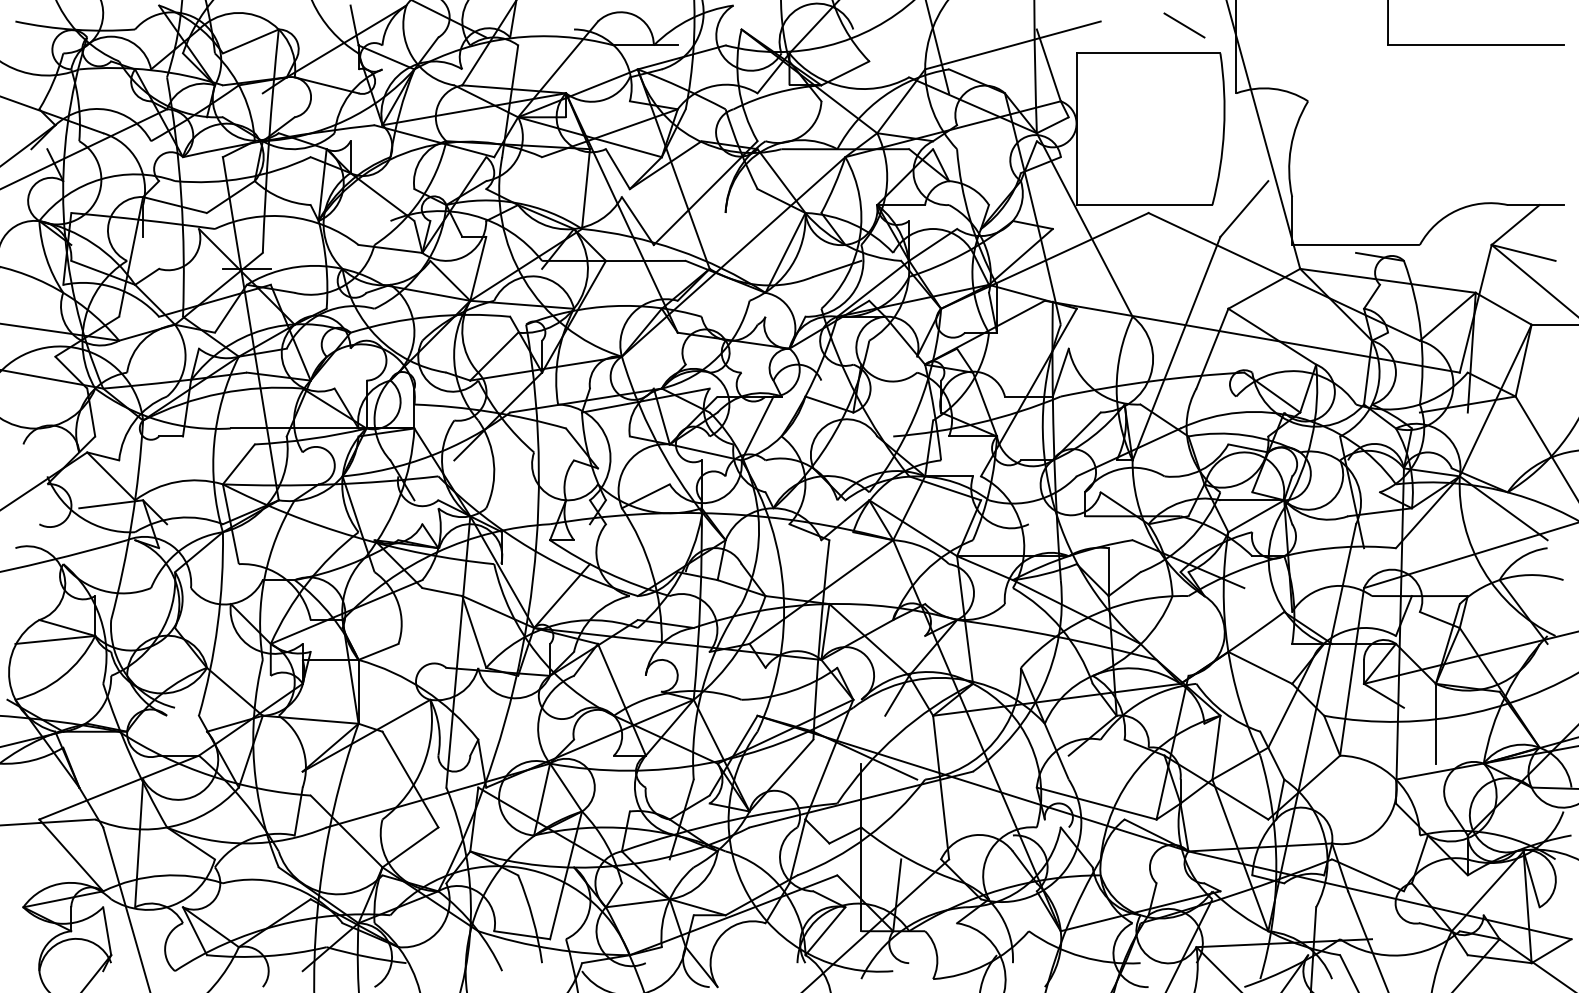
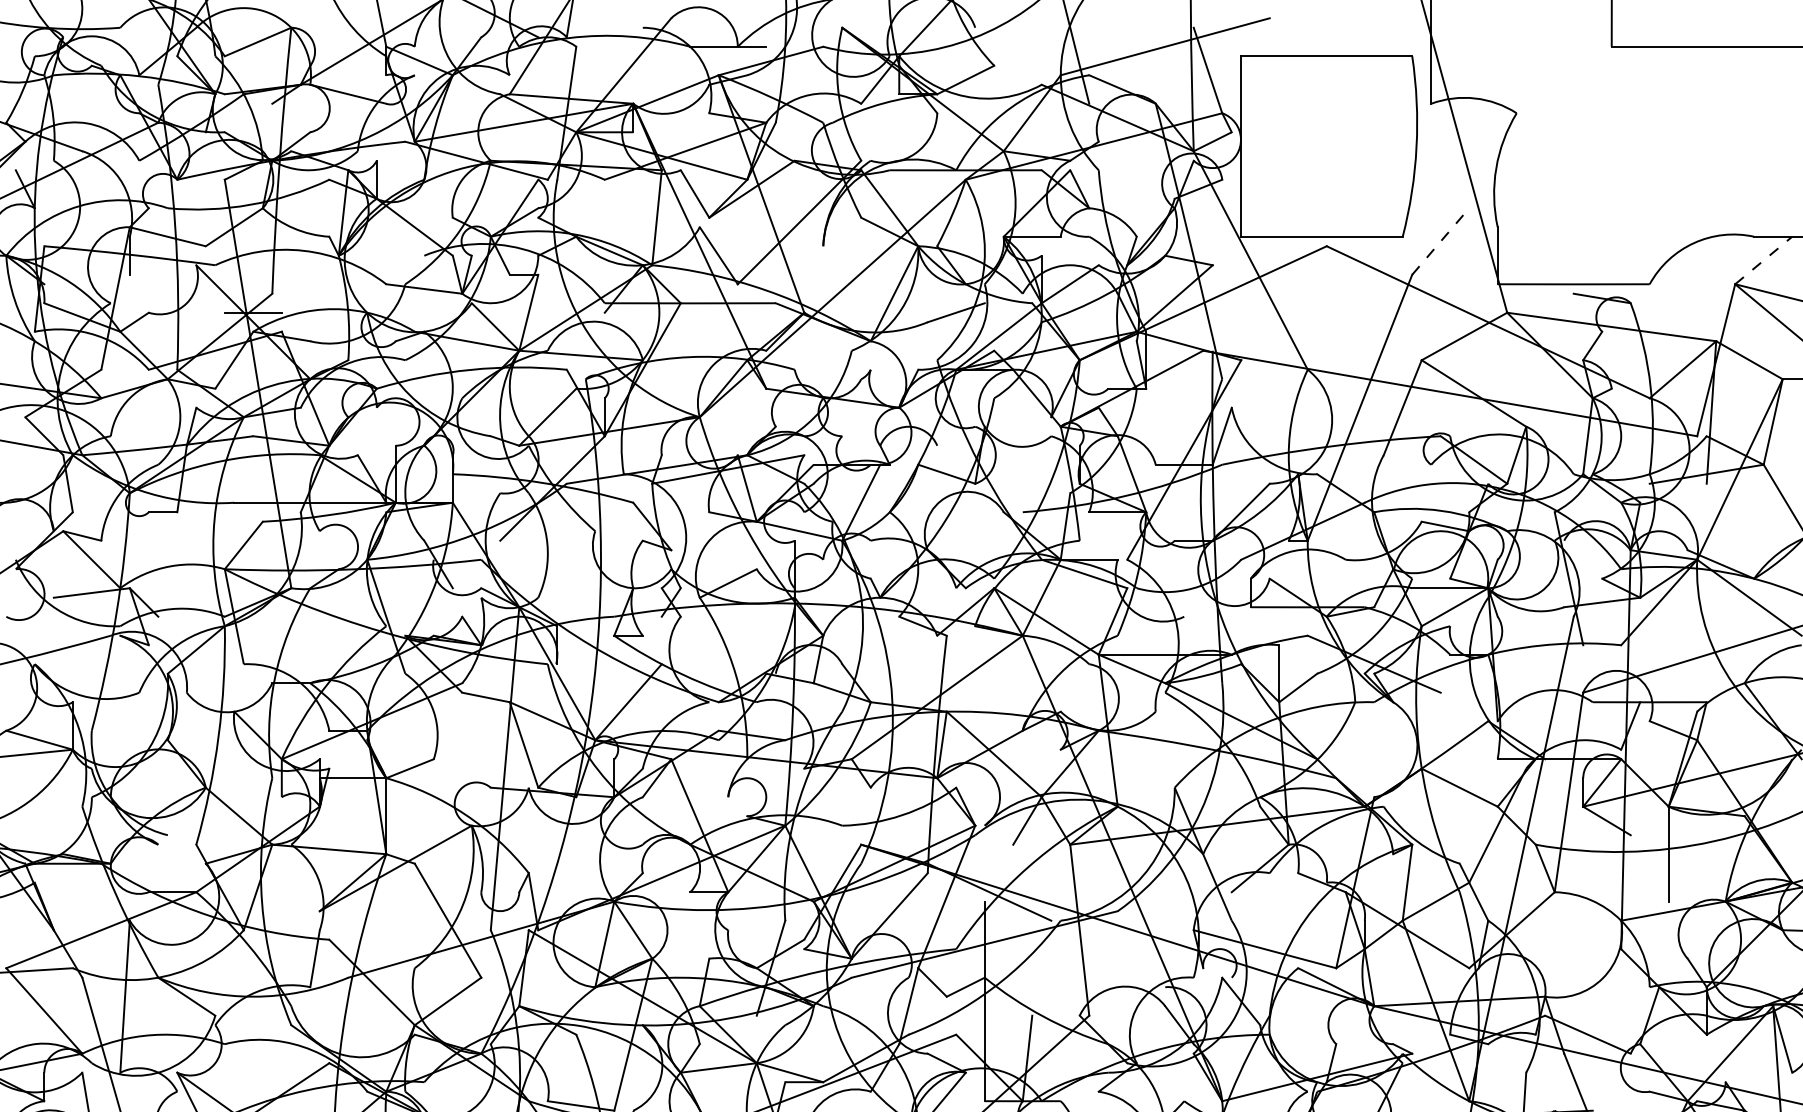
line: (1184, 25) -> (1369, 23), removed
line: (1244, 209) -> (1440, 242), solid -> dashed
line: (1516, 224) -> (1764, 259), solid -> dashed

